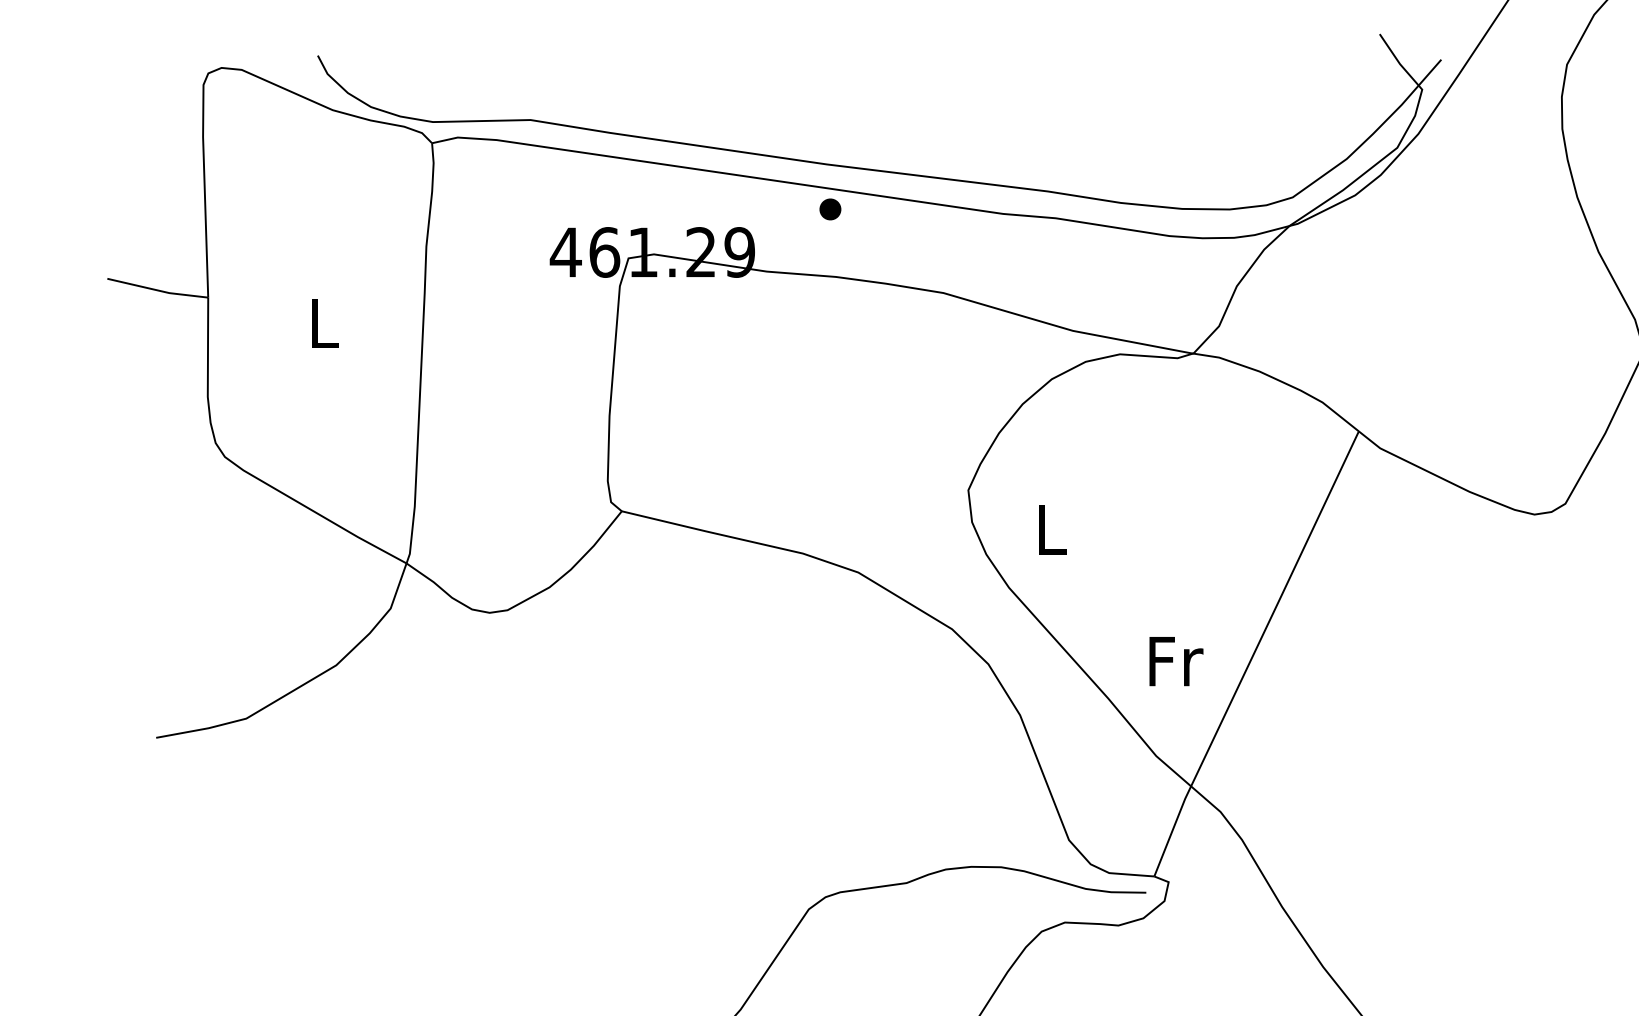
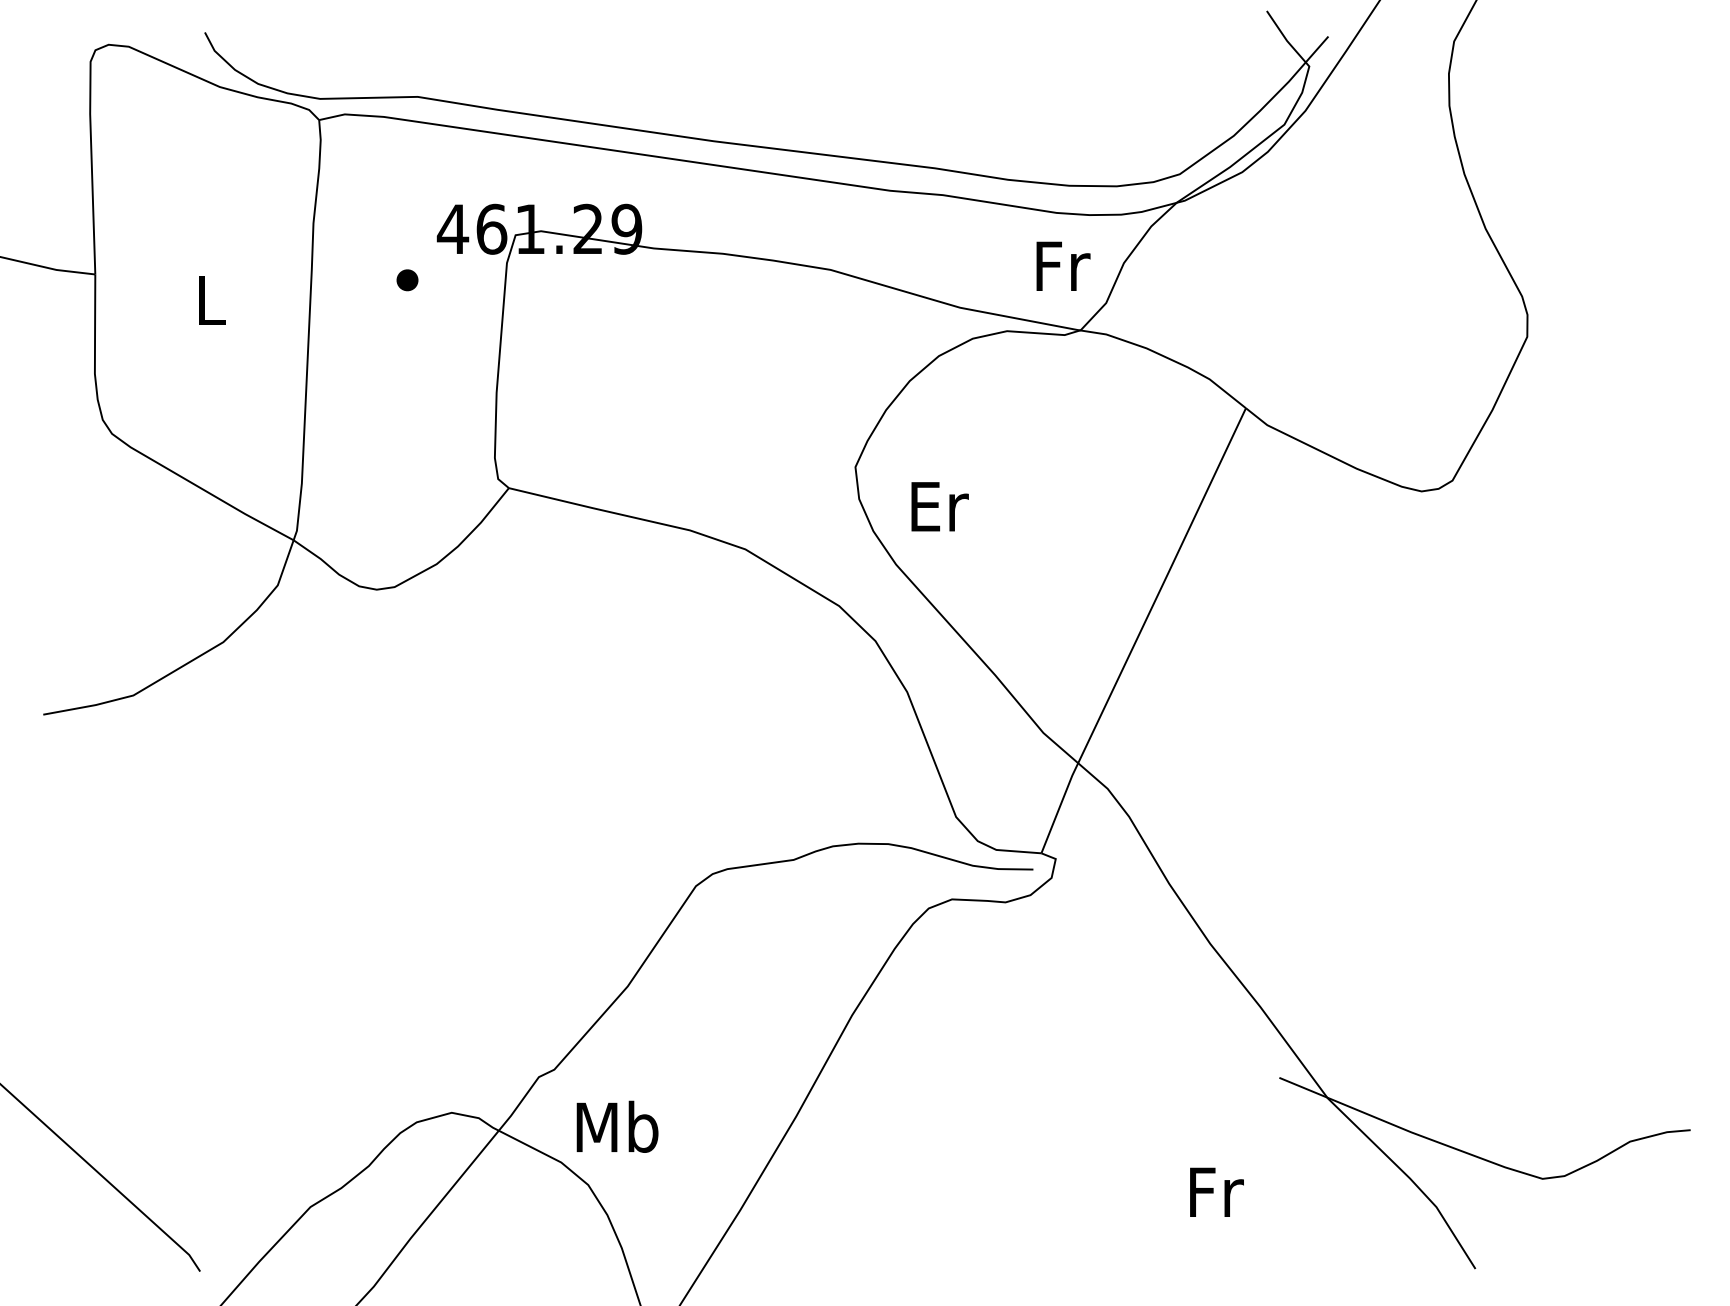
part: (830, 209) -> (407, 280), moved
text: (1052, 529) -> (939, 506), L -> Er
text: (1176, 660) -> (1063, 265), moved

